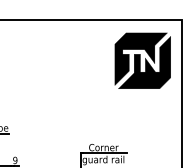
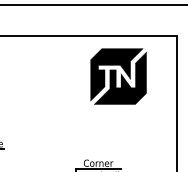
part: (142, 60) -> (118, 76), moved

